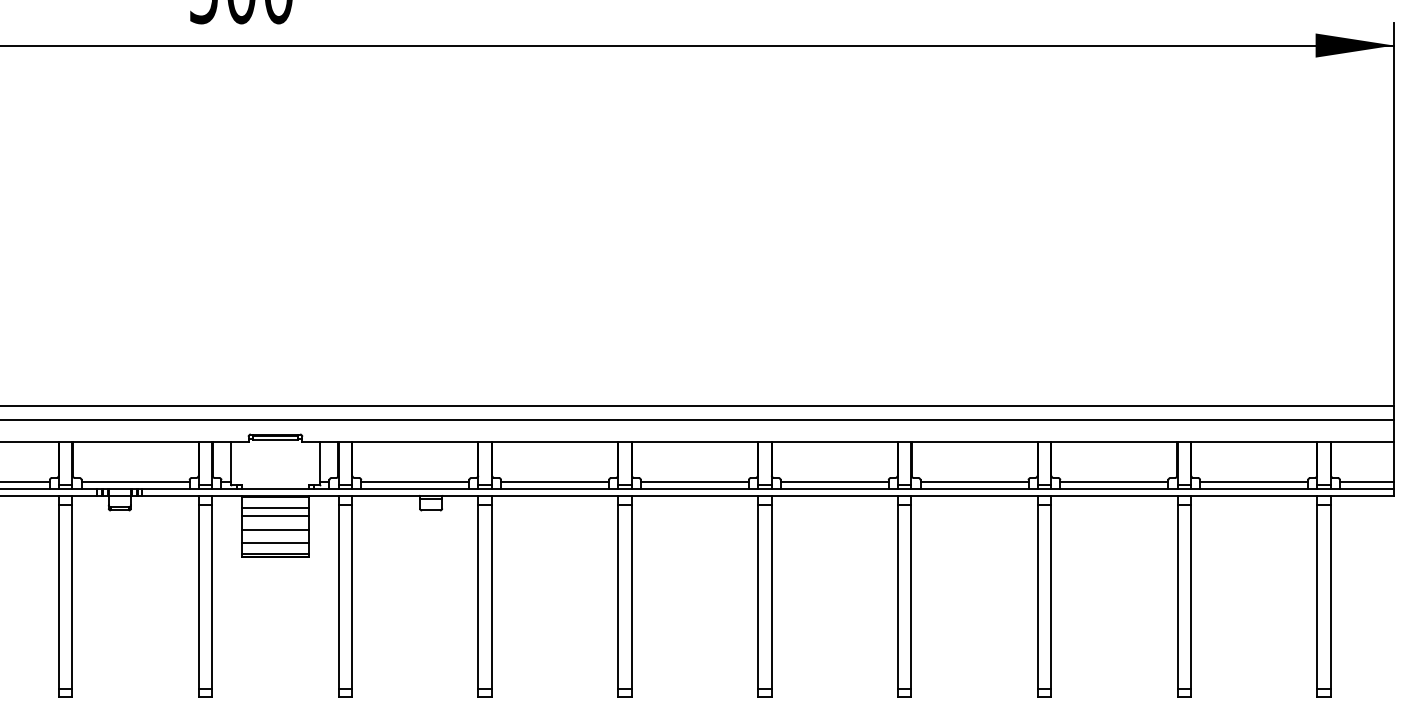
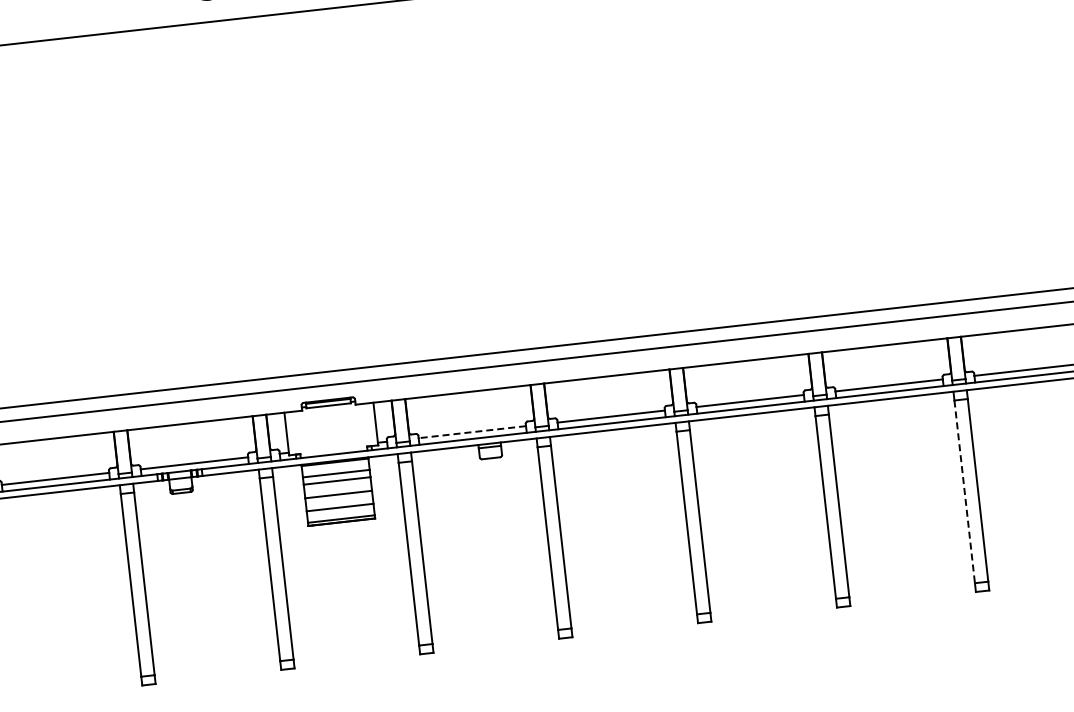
line: (414, 482) -> (471, 432), solid -> dashed
line: (897, 596) -> (964, 491), solid -> dashed

